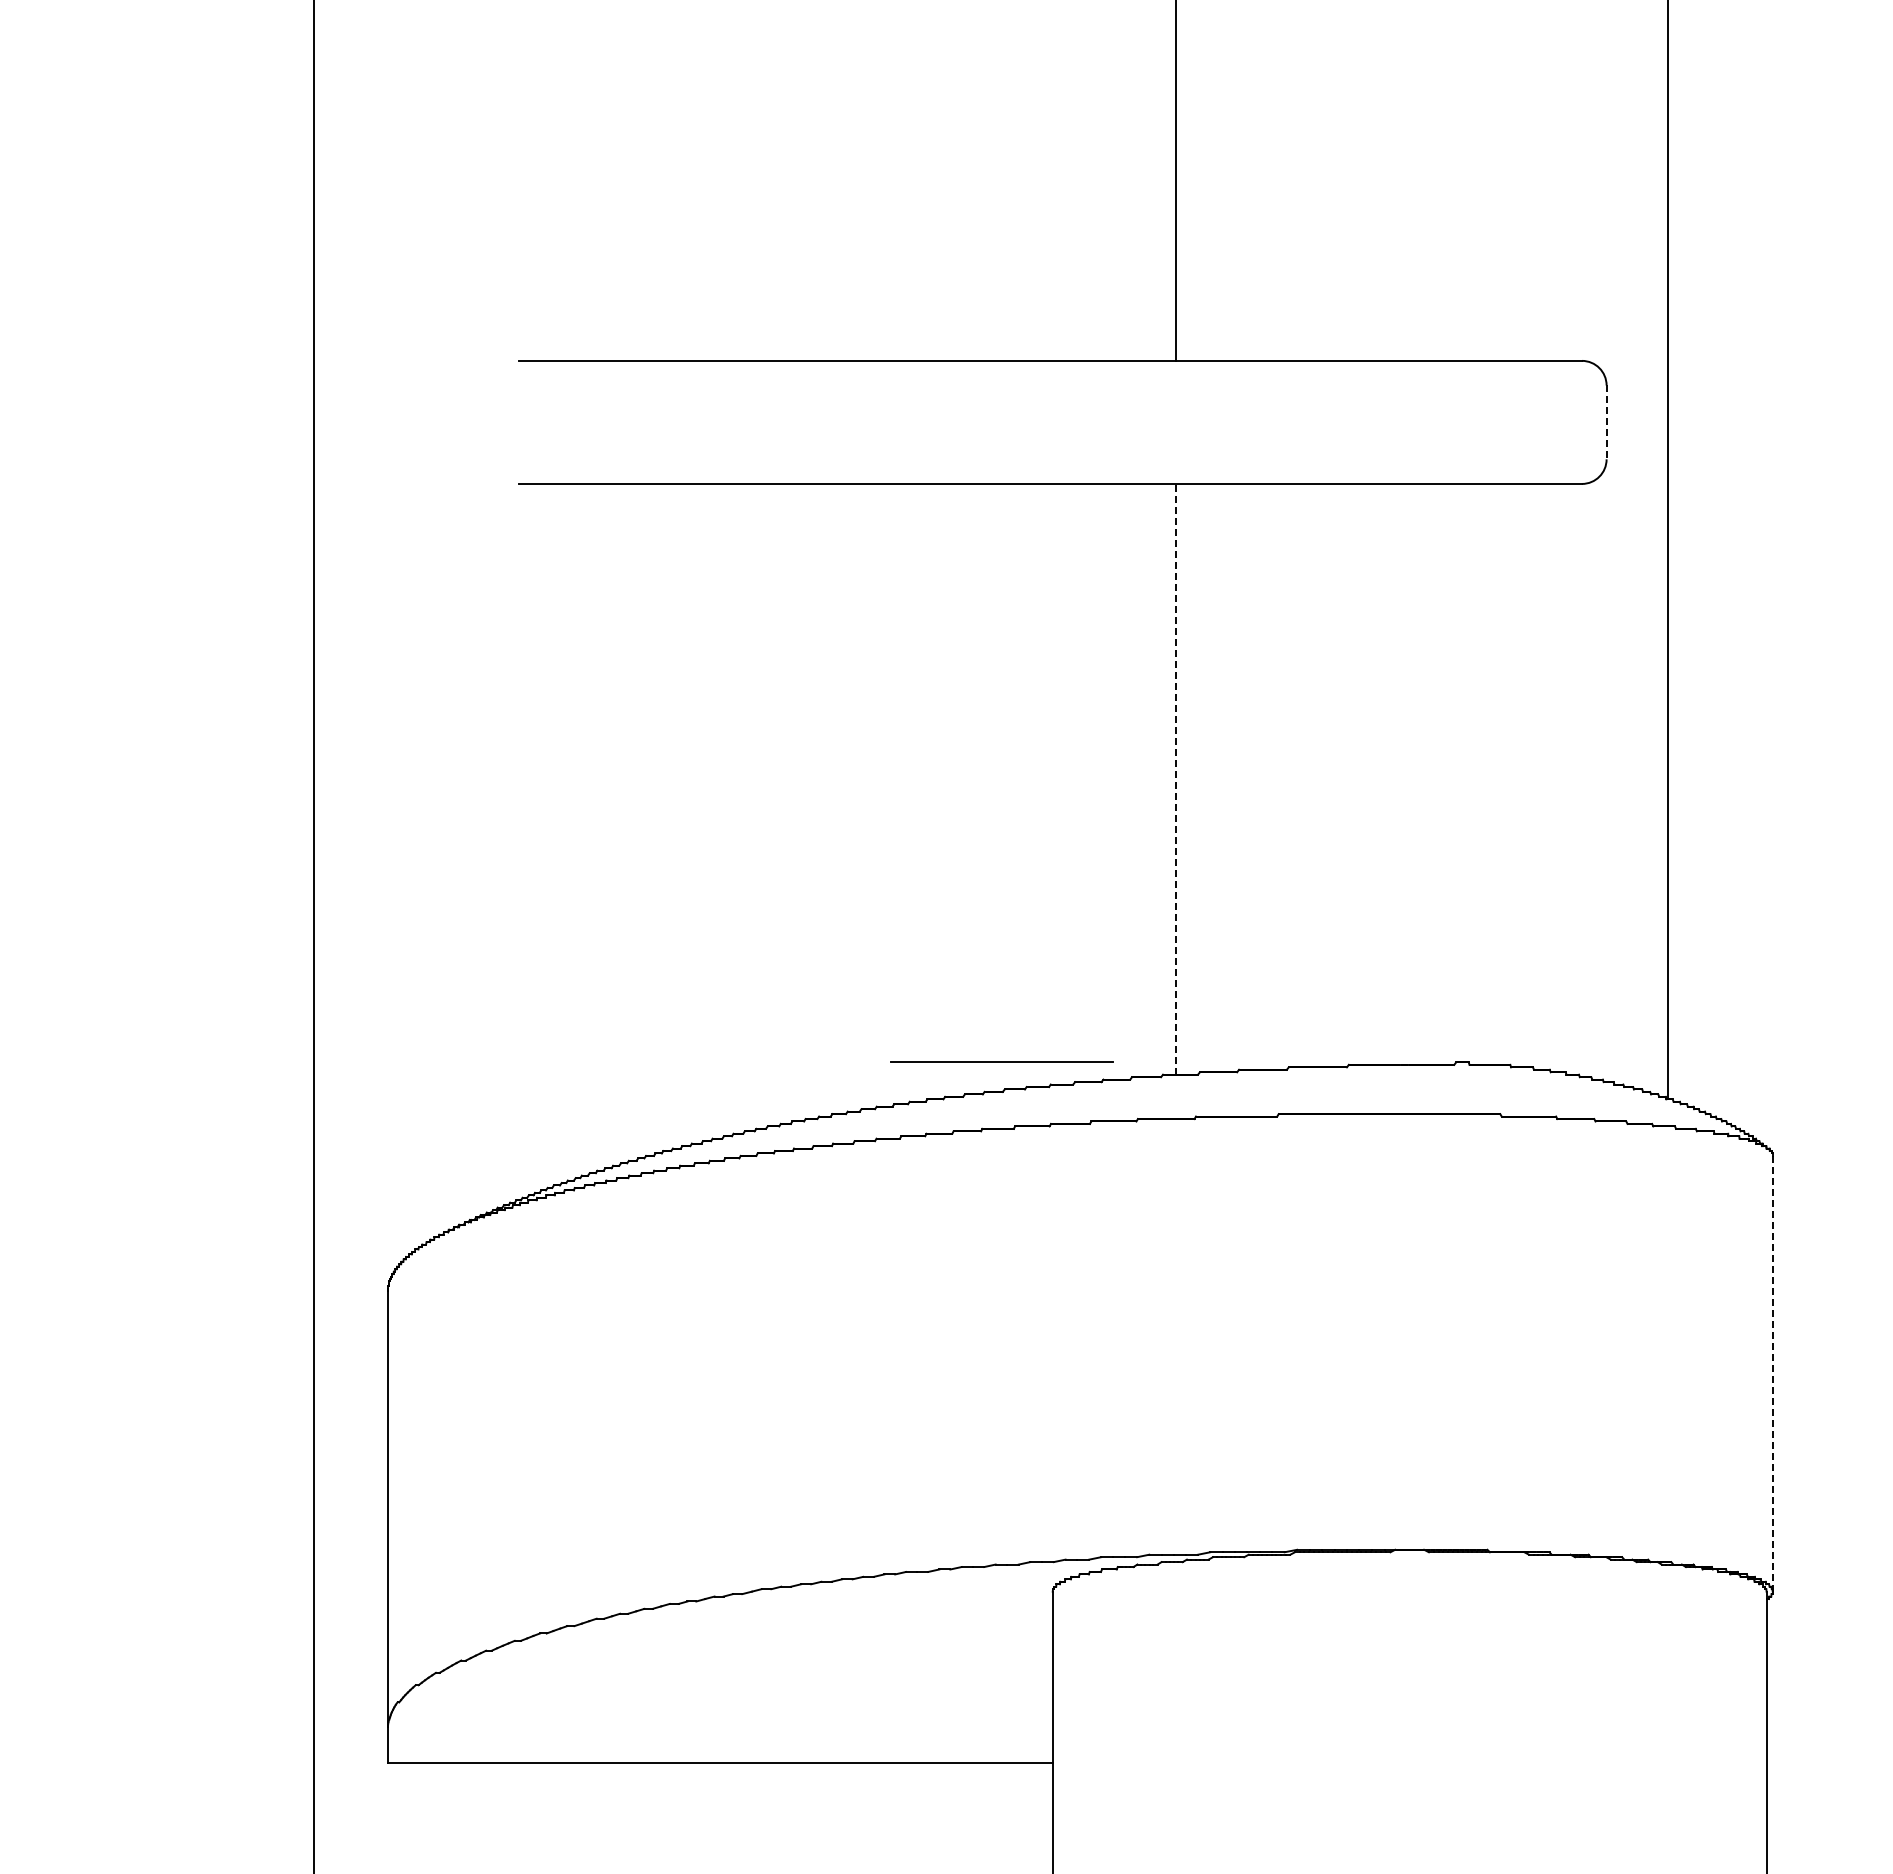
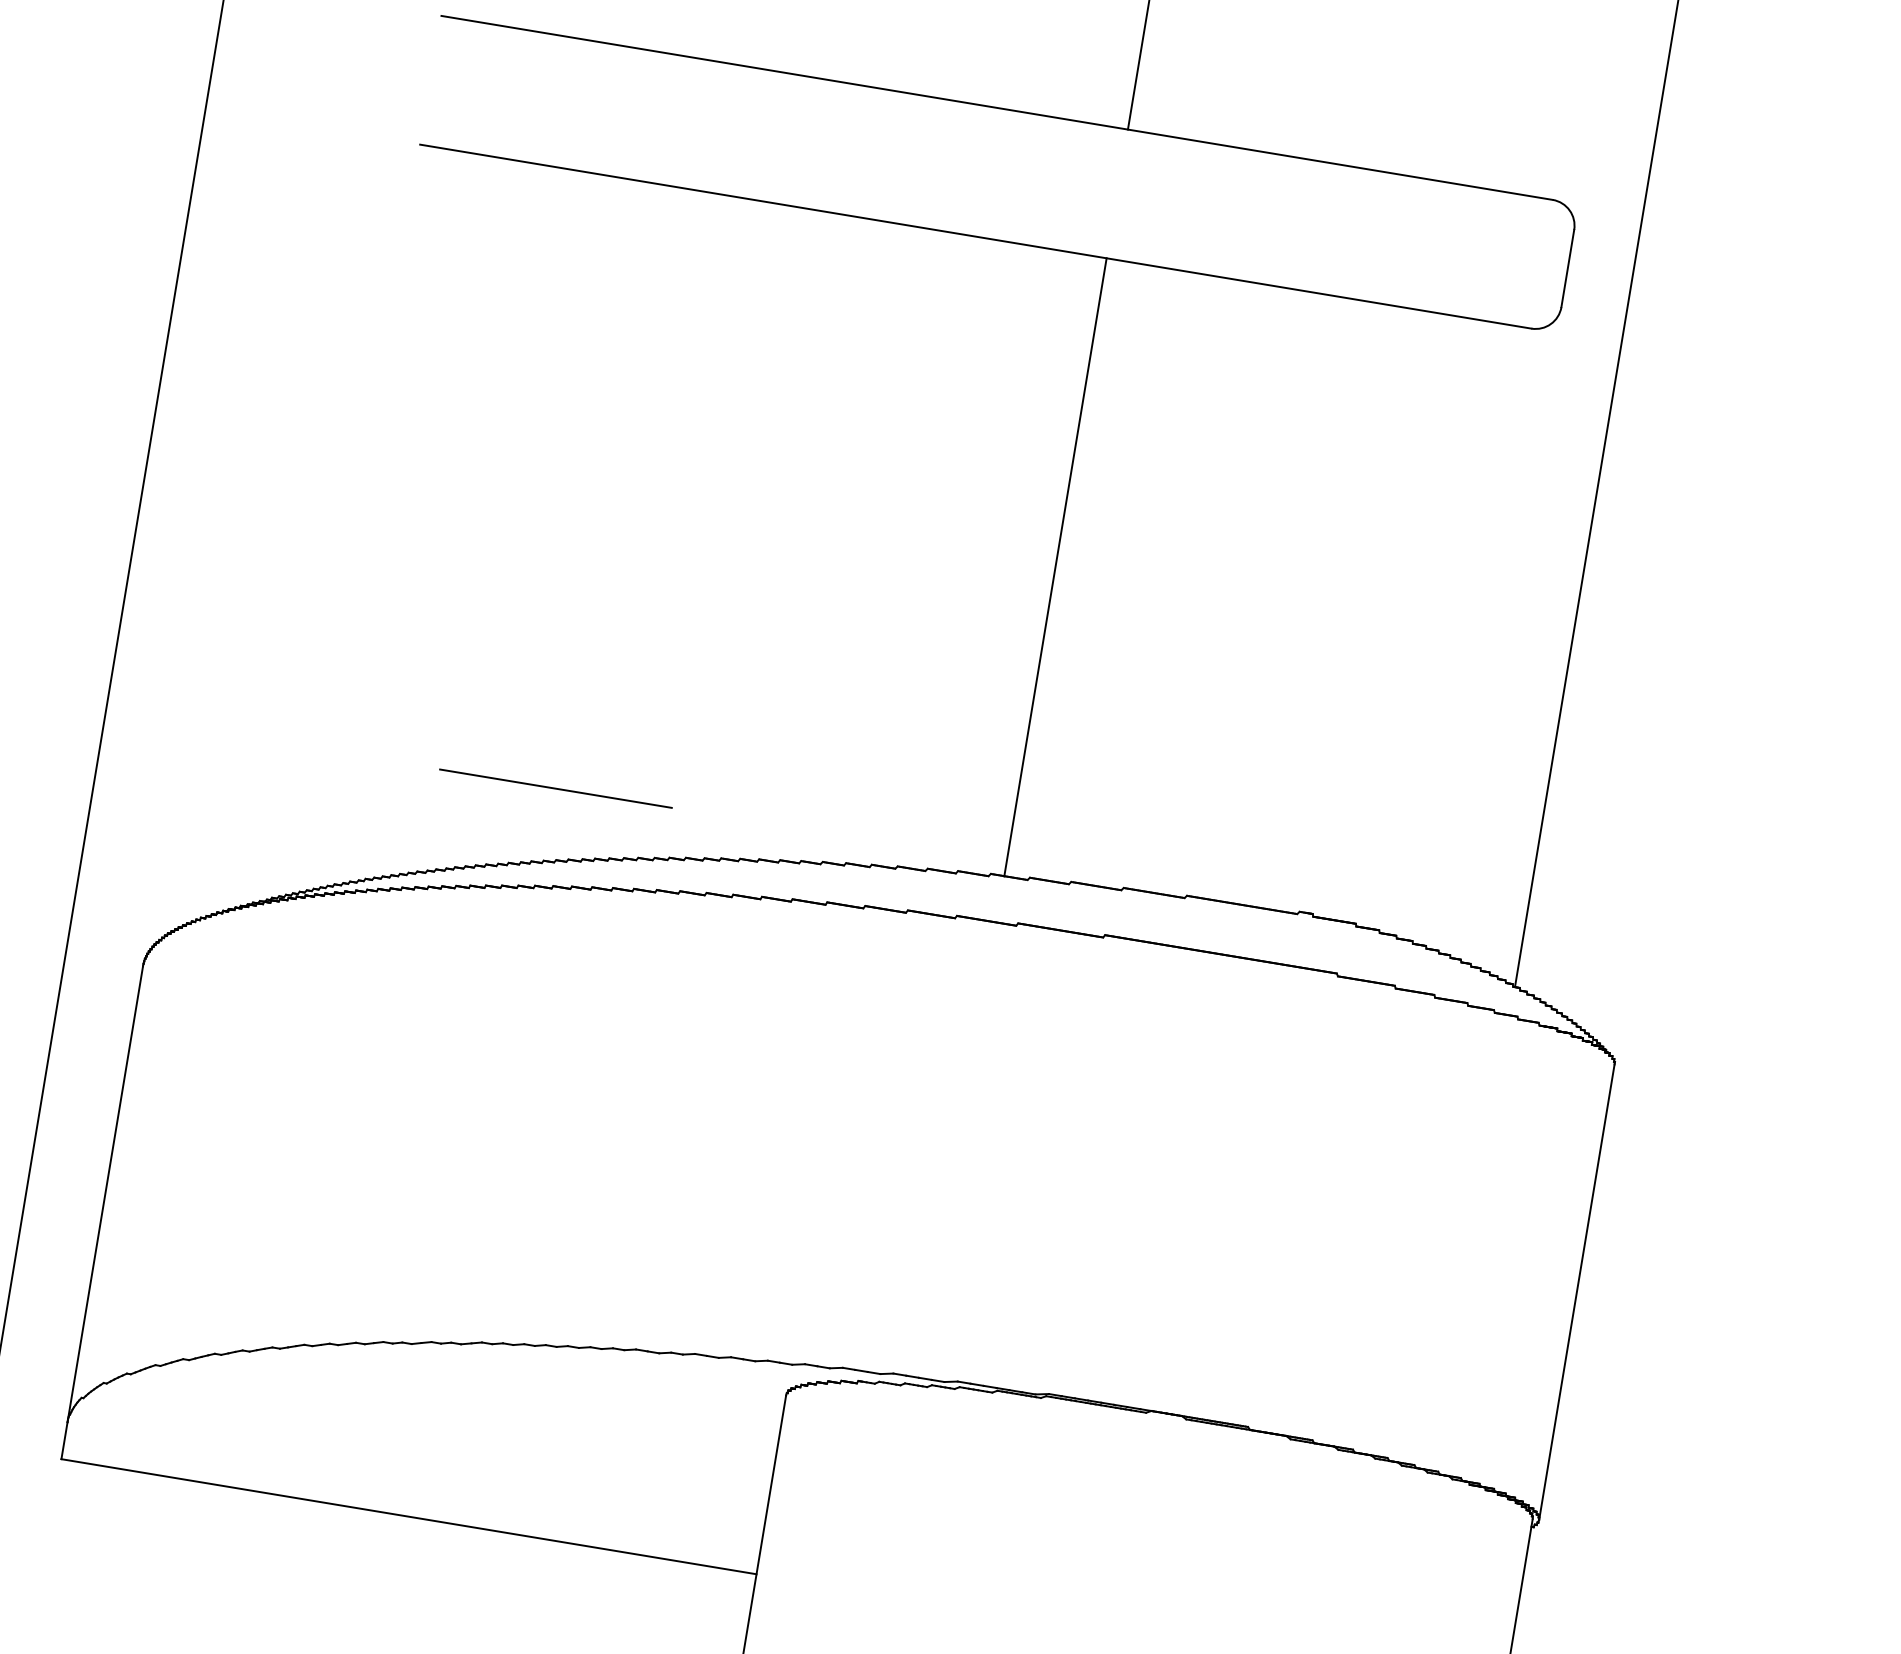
line: (1606, 422) -> (1567, 268), dashed -> solid
line: (1175, 779) -> (1055, 567), dashed -> solid
line: (1001, 1061) -> (555, 787), moved
line: (1772, 1373) -> (1576, 1291), dashed -> solid

